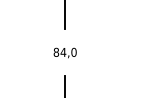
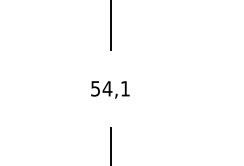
text: (64, 51) -> (109, 87), 84,0 -> 54,1

